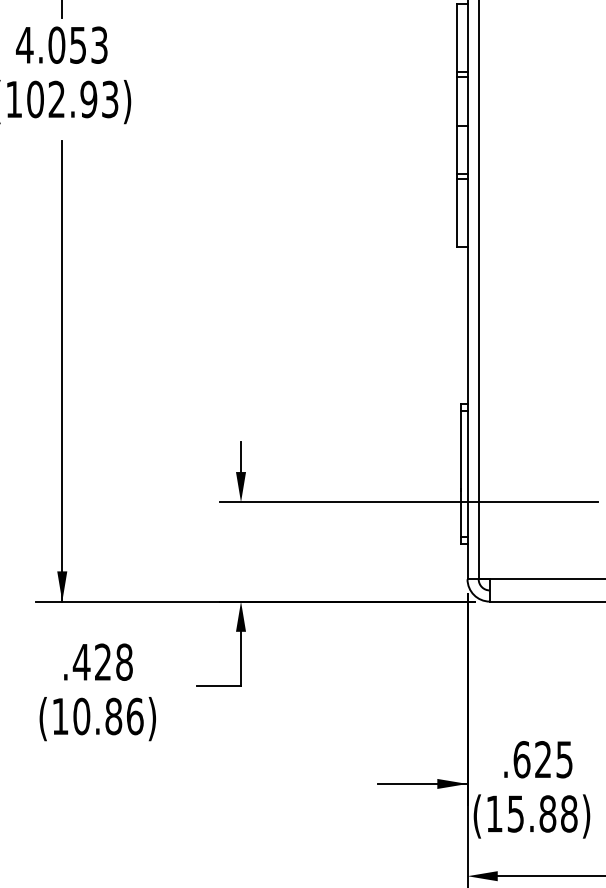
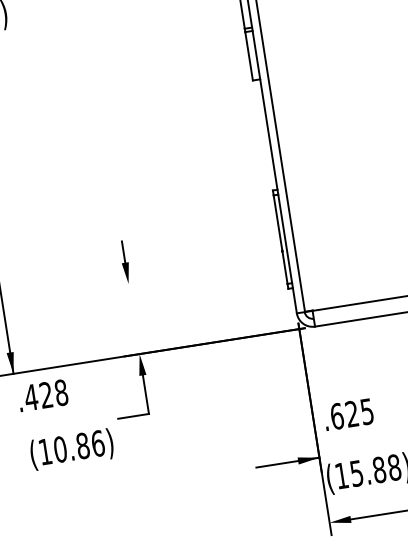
line: (408, 502) -> (246, 265), removed
text: (98, 661) -> (43, 395), moved
text: (97, 719) -> (71, 449), moved
text: (538, 759) -> (348, 414), moved

